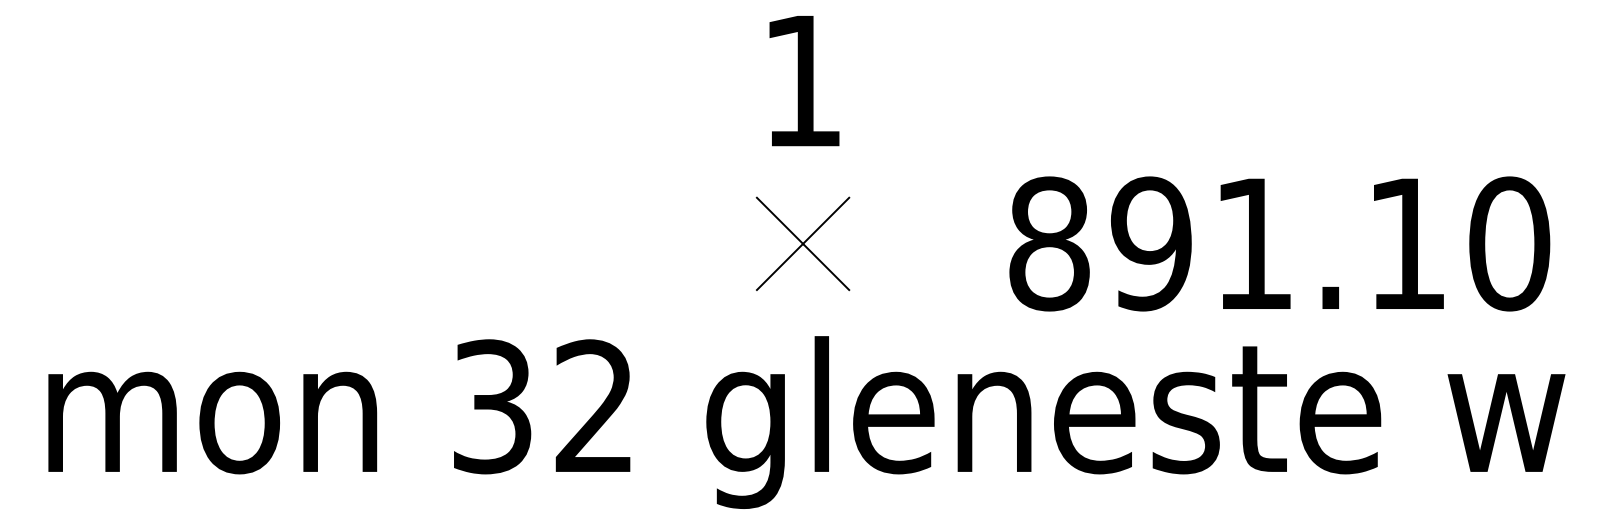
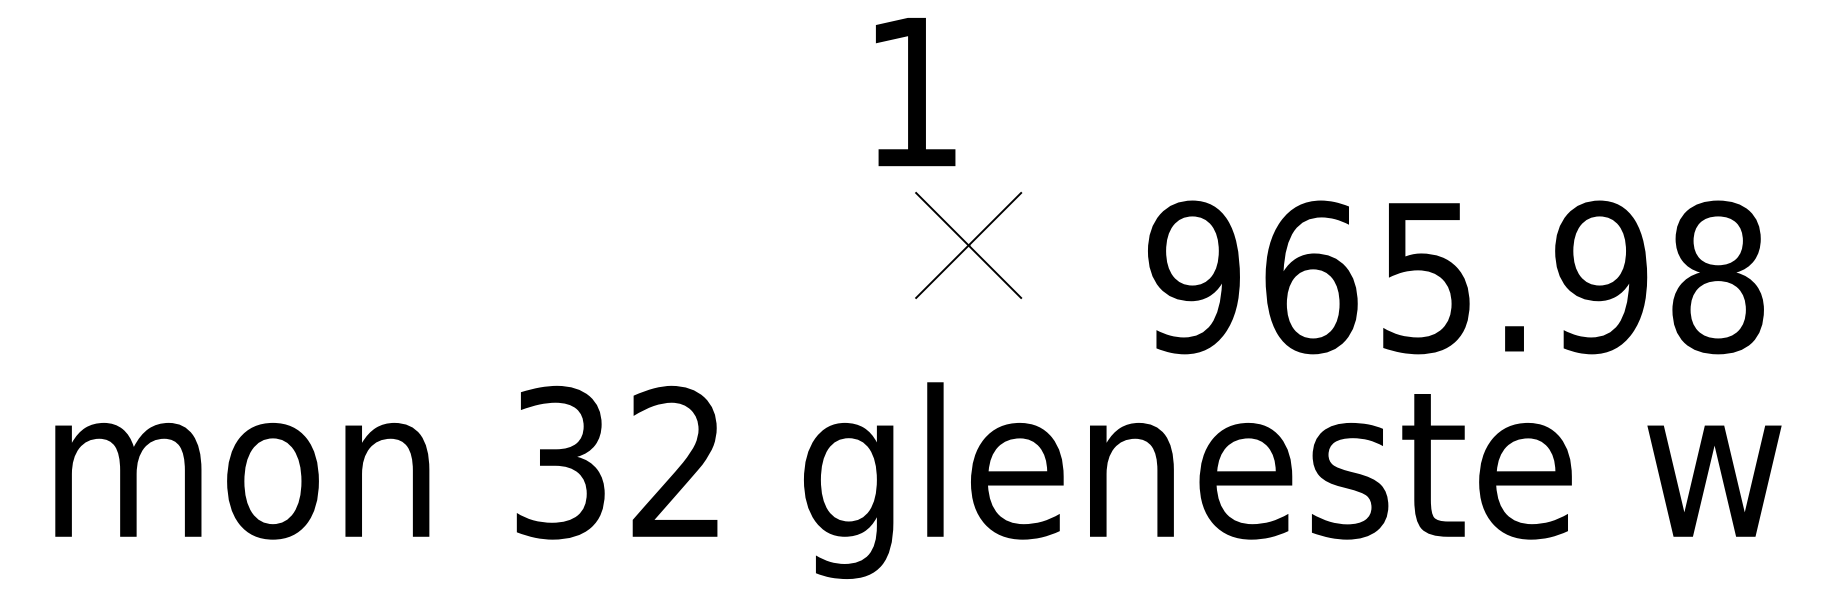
part: (802, 243) -> (967, 245), moved
text: (1279, 243) -> (1456, 276), 891.10 -> 965.98

